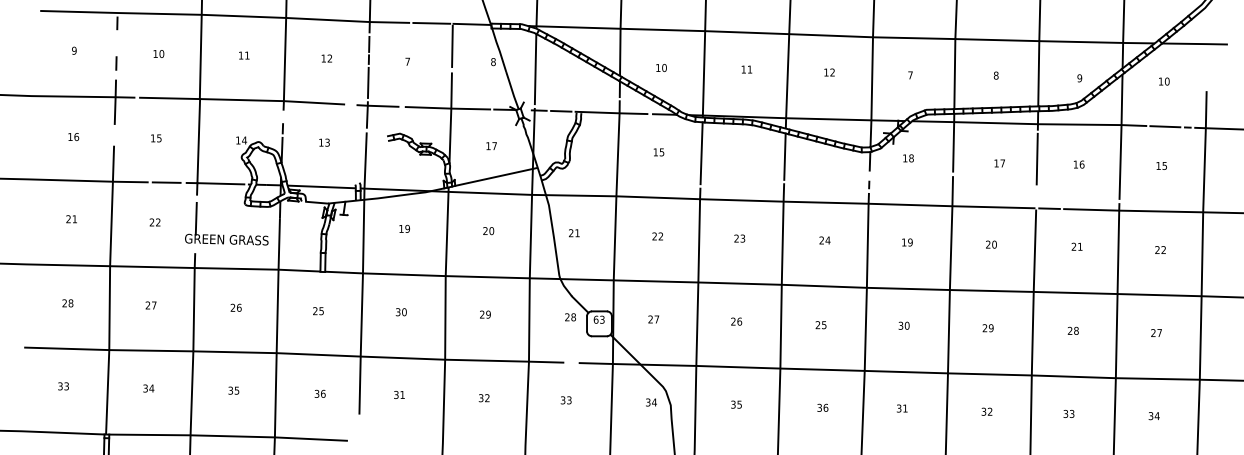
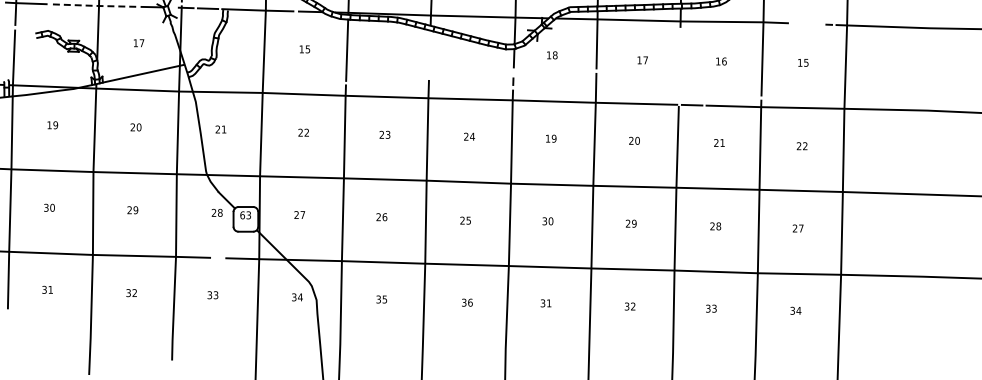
line: (448, 108) -> (96, 5), solid -> dashed
line: (1165, 126) -> (807, 23), removed
line: (784, 156) -> (429, 53), removed
line: (1036, 158) -> (679, 55), removed

